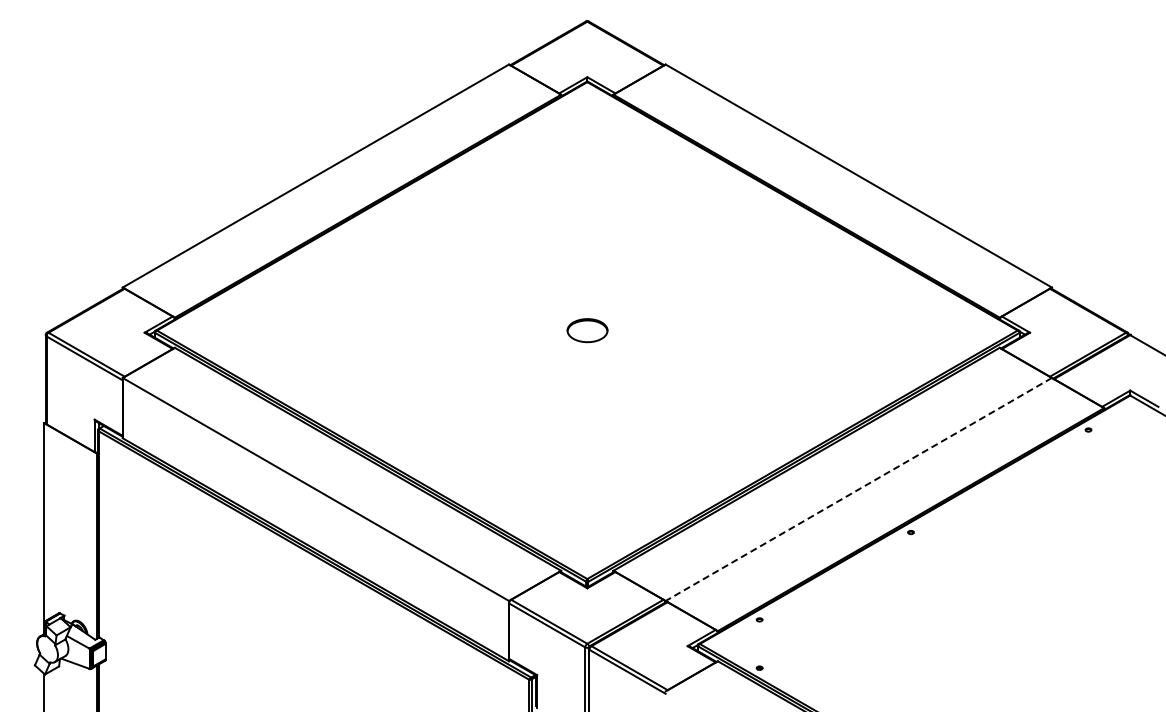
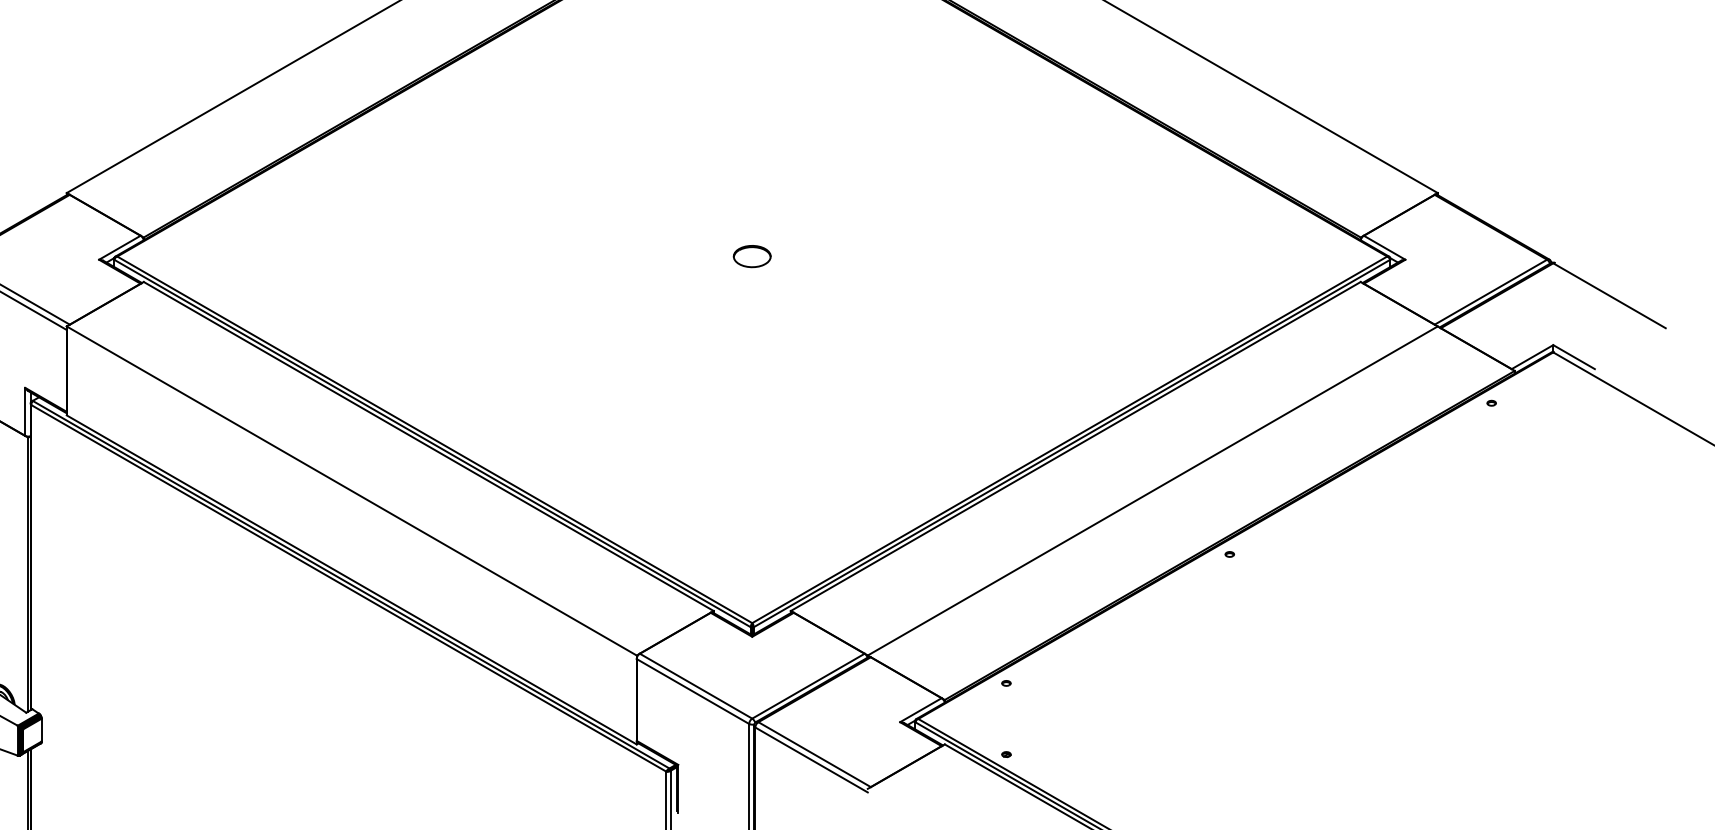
part: (586, 330) -> (751, 256), size x0.62
line: (858, 489) -> (1152, 491), dashed -> solid

